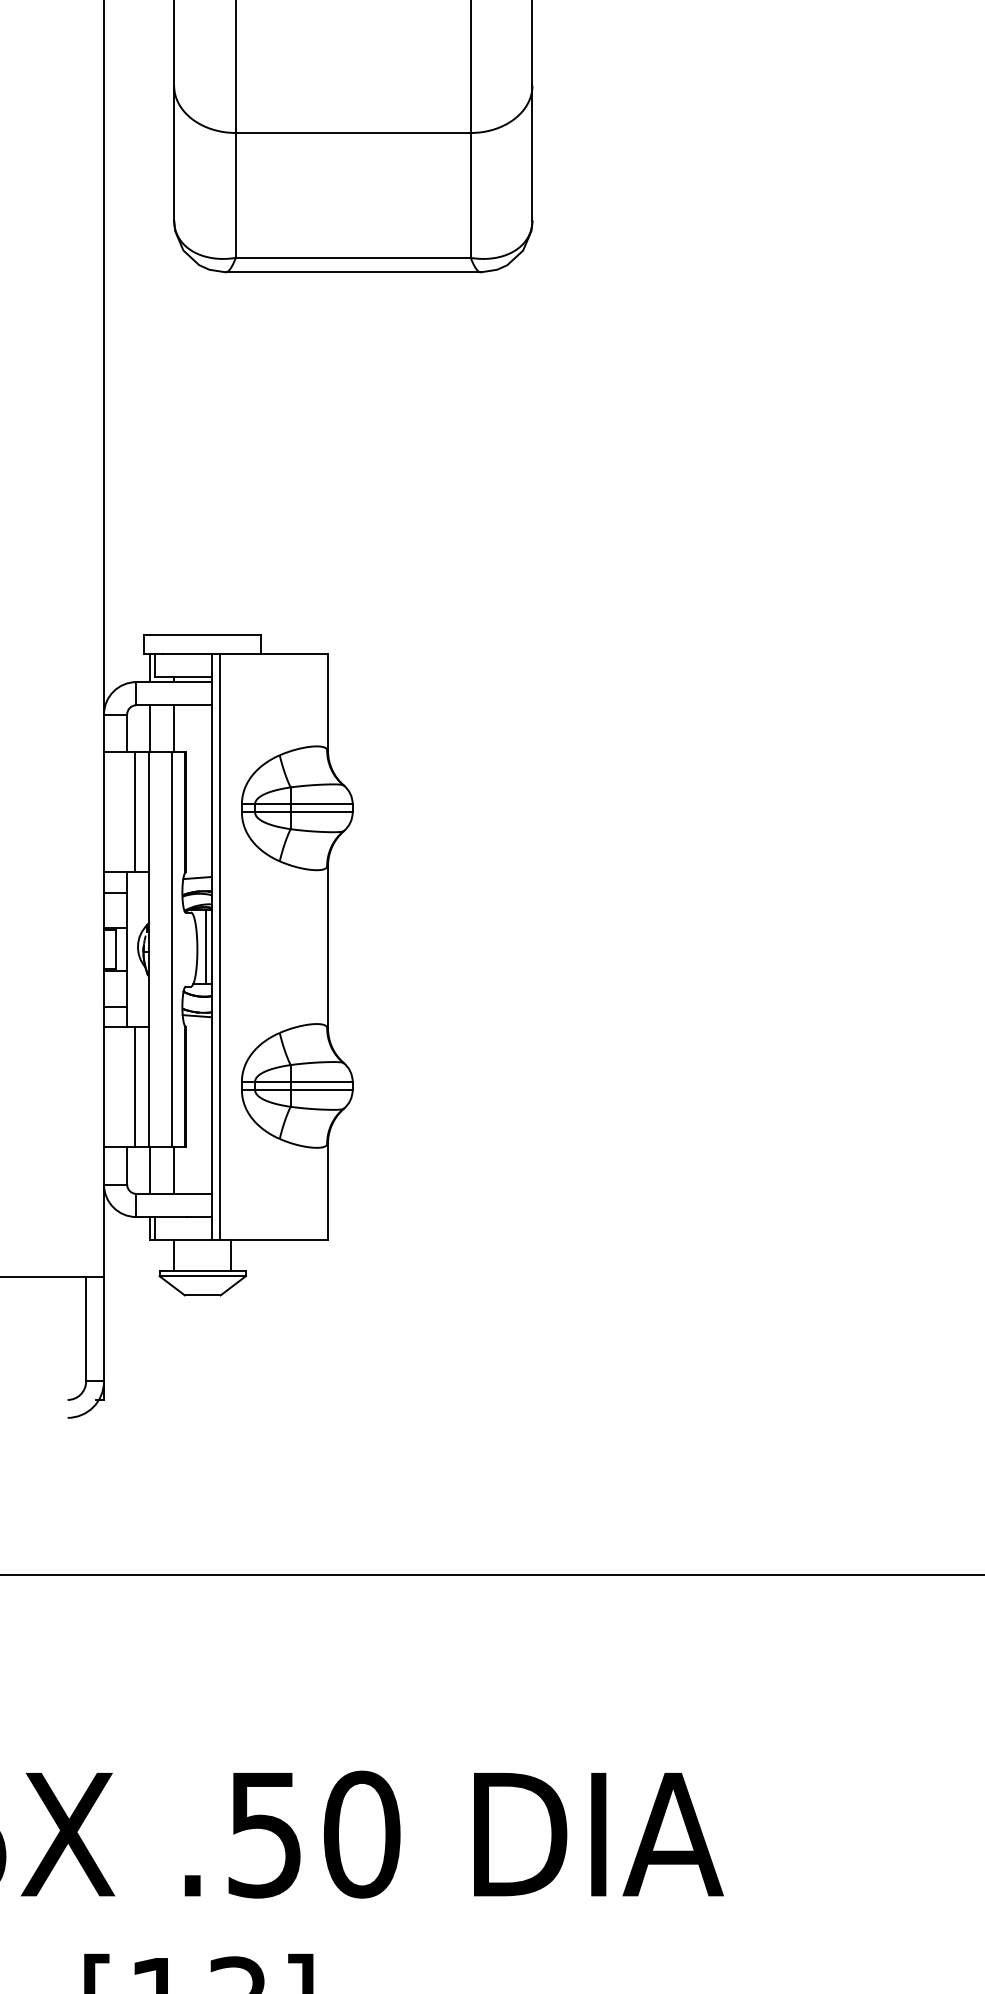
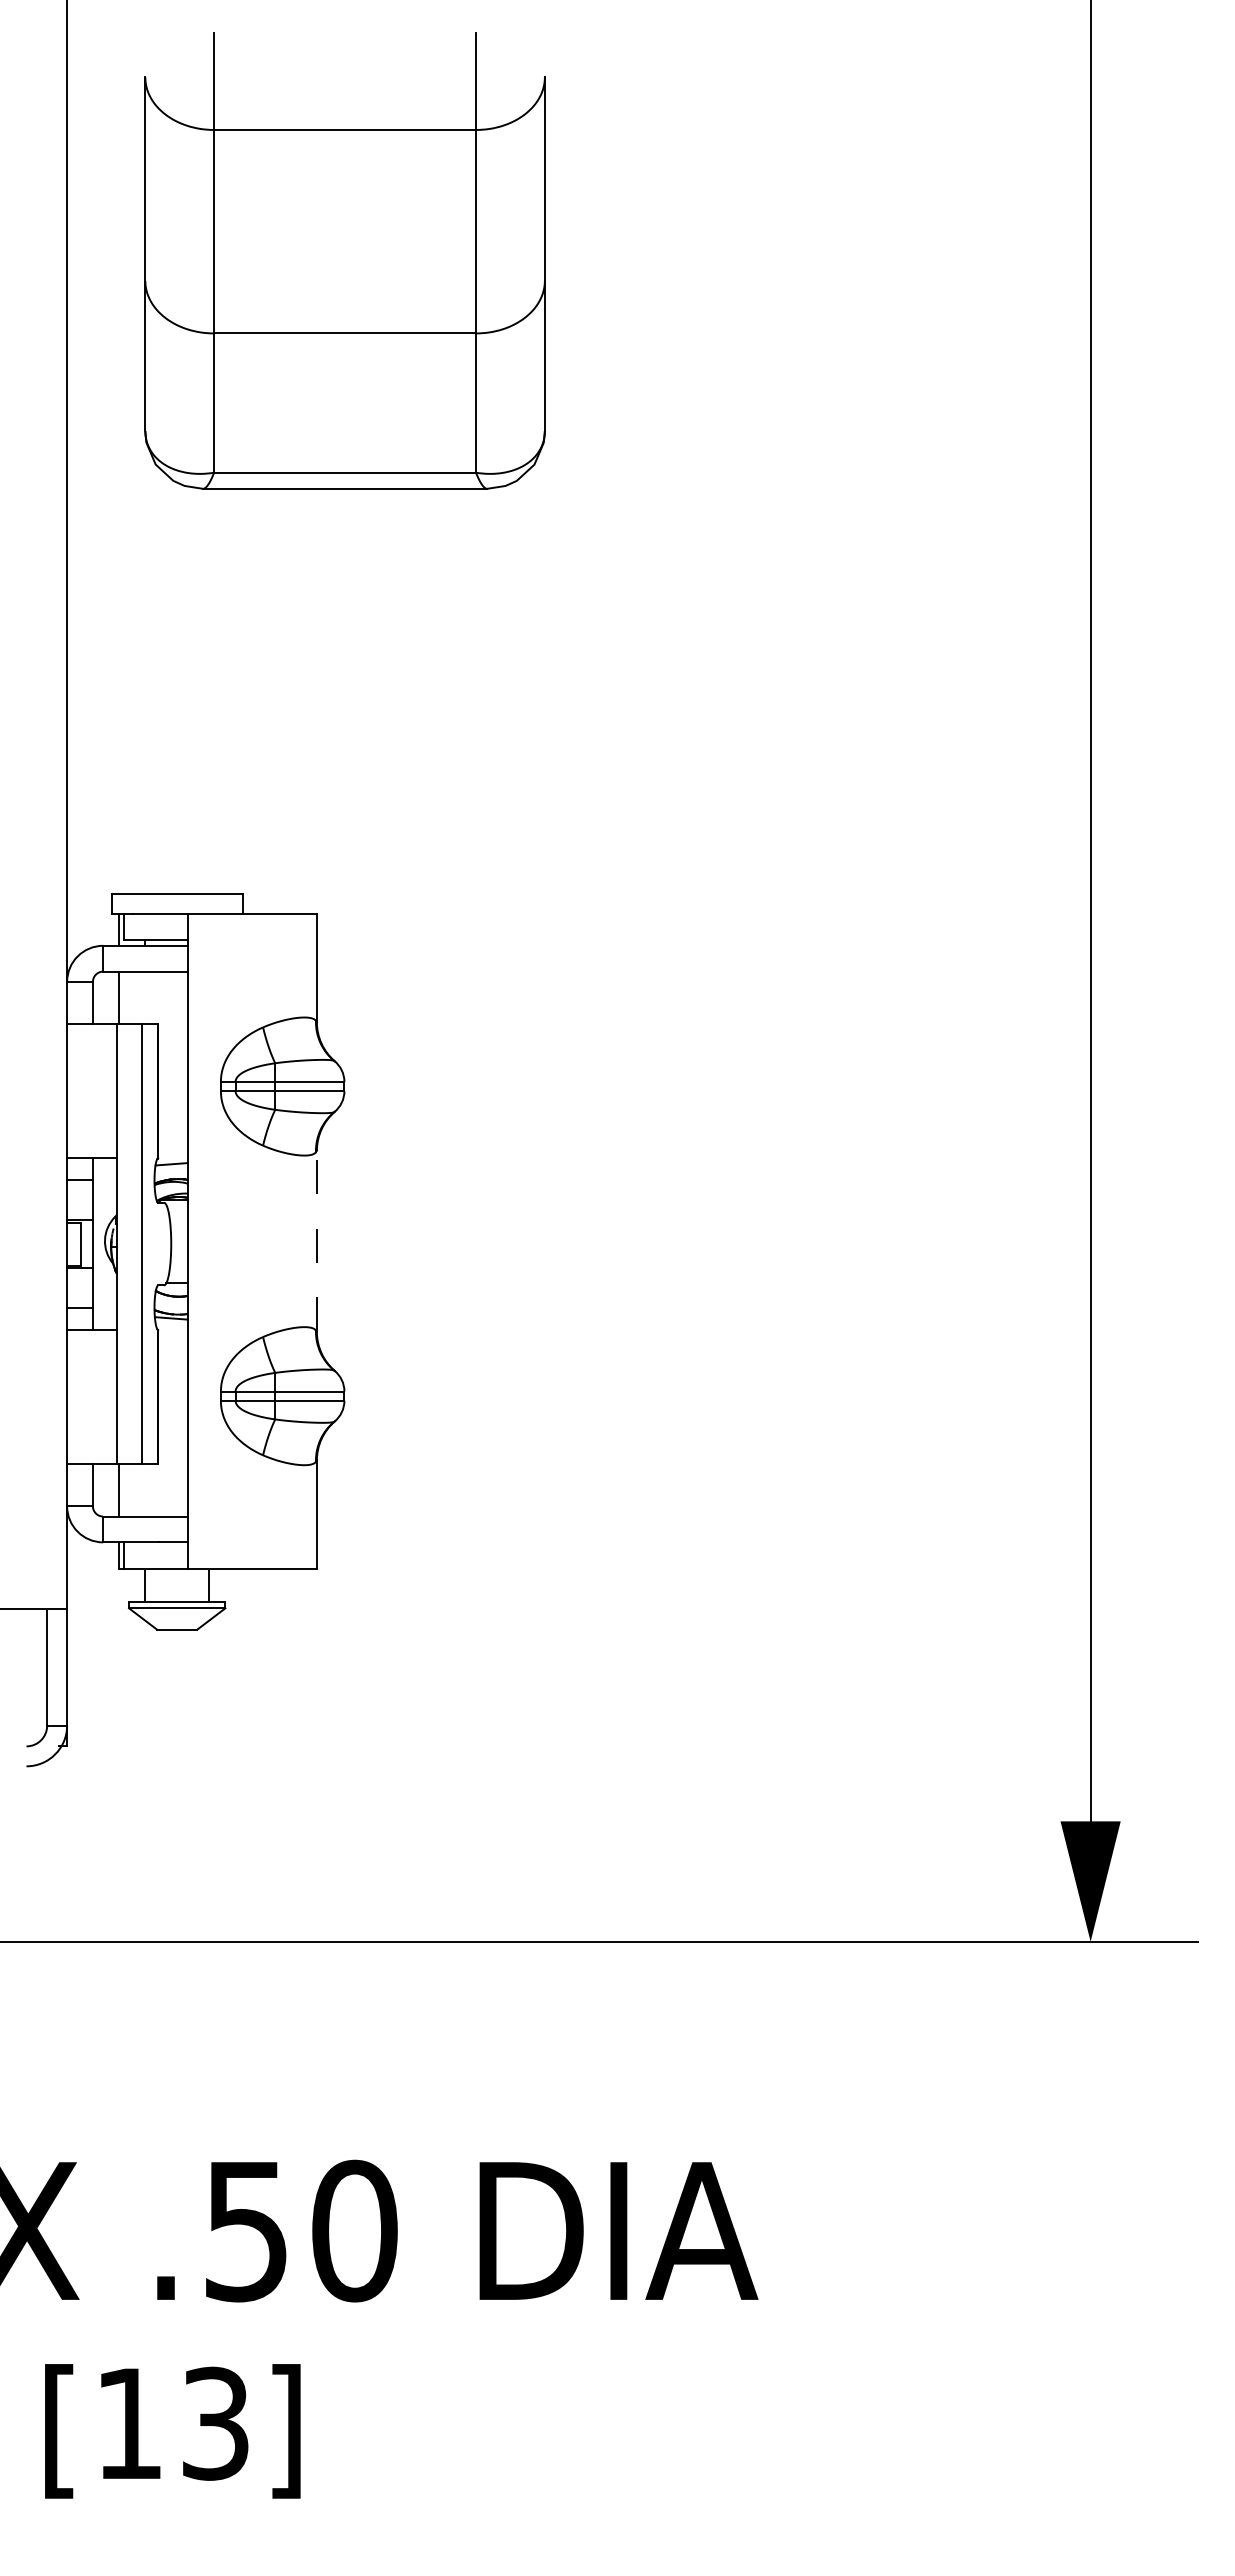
line: (174, 728) -> (145, 997), removed
line: (135, 811) -> (102, 1090), removed
line: (206, 947) -> (181, 1241), removed
line: (220, 947) -> (196, 1241), removed
line: (327, 947) -> (316, 1241), solid -> dashed
line: (135, 1087) -> (102, 1397), removed
line: (174, 1170) -> (145, 1490), removed

